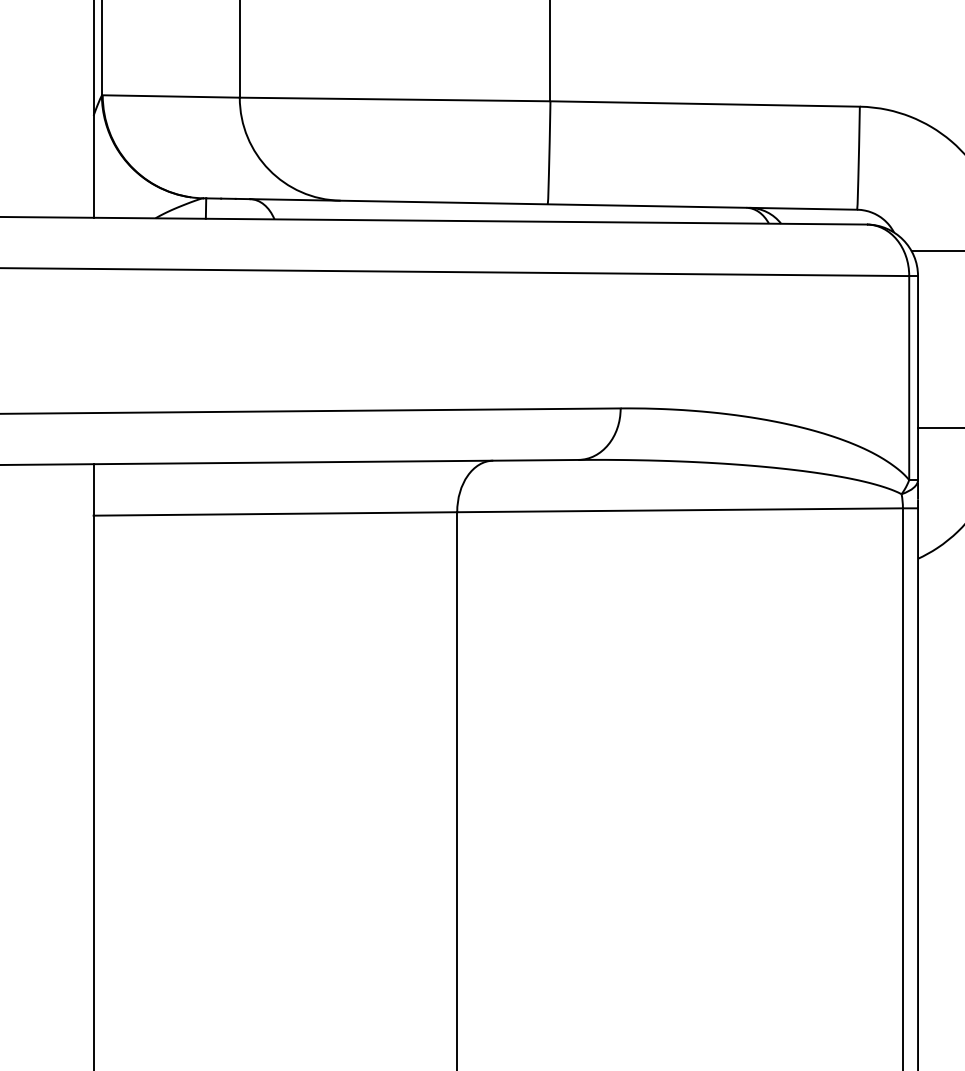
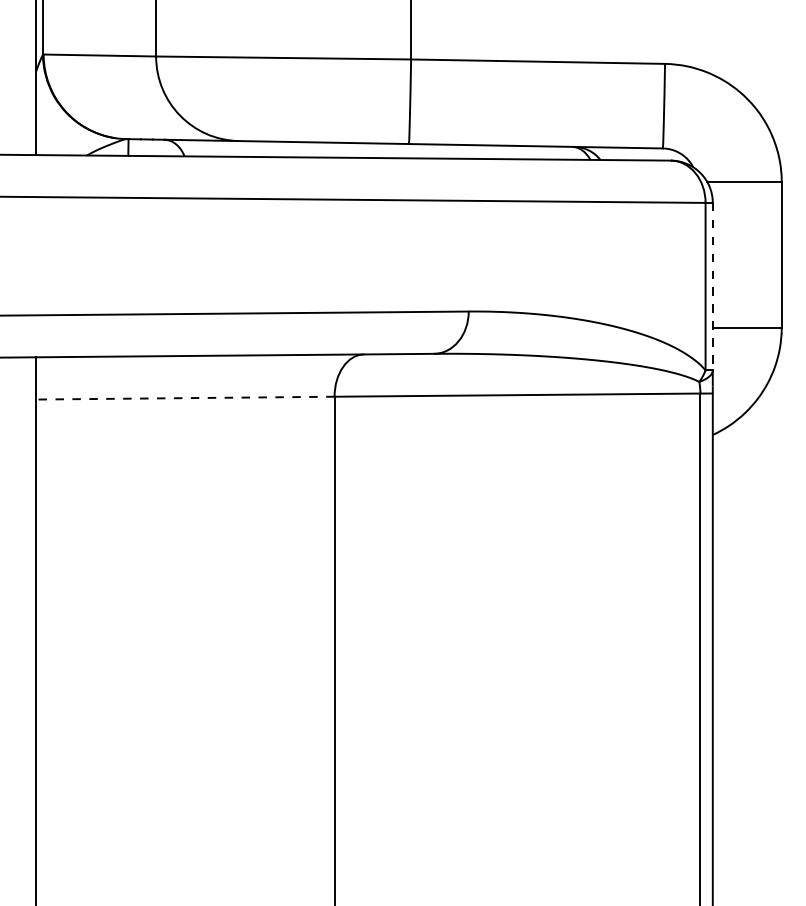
line: (917, 377) -> (712, 286), solid -> dashed
line: (274, 514) -> (184, 398), solid -> dashed

